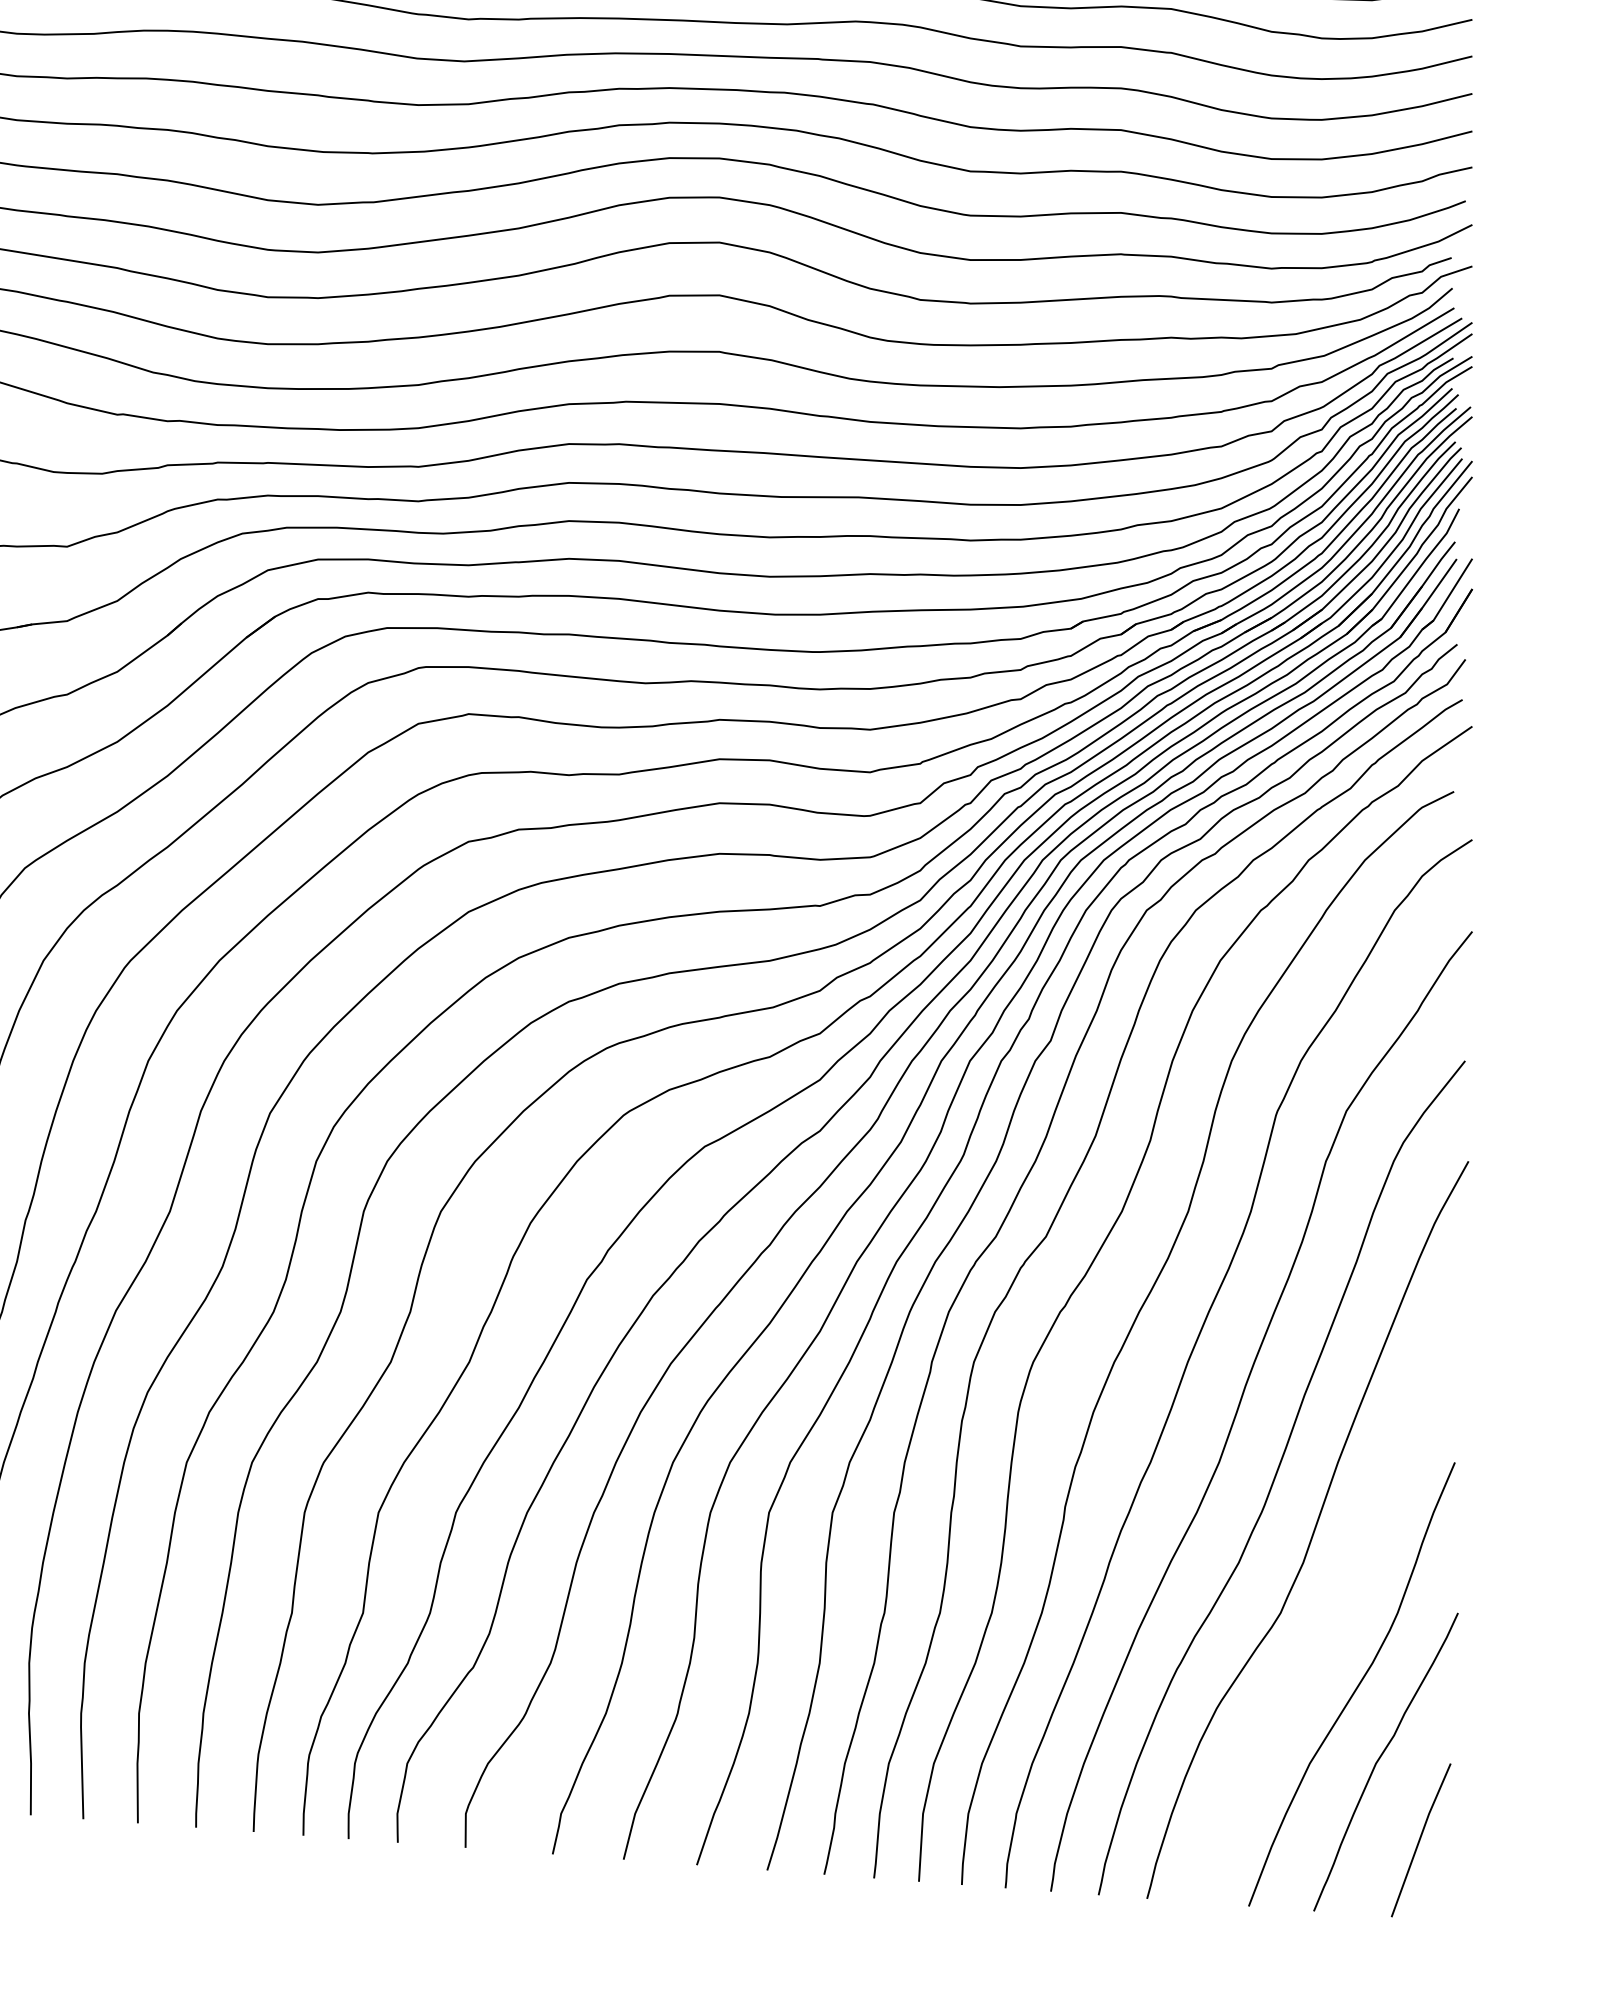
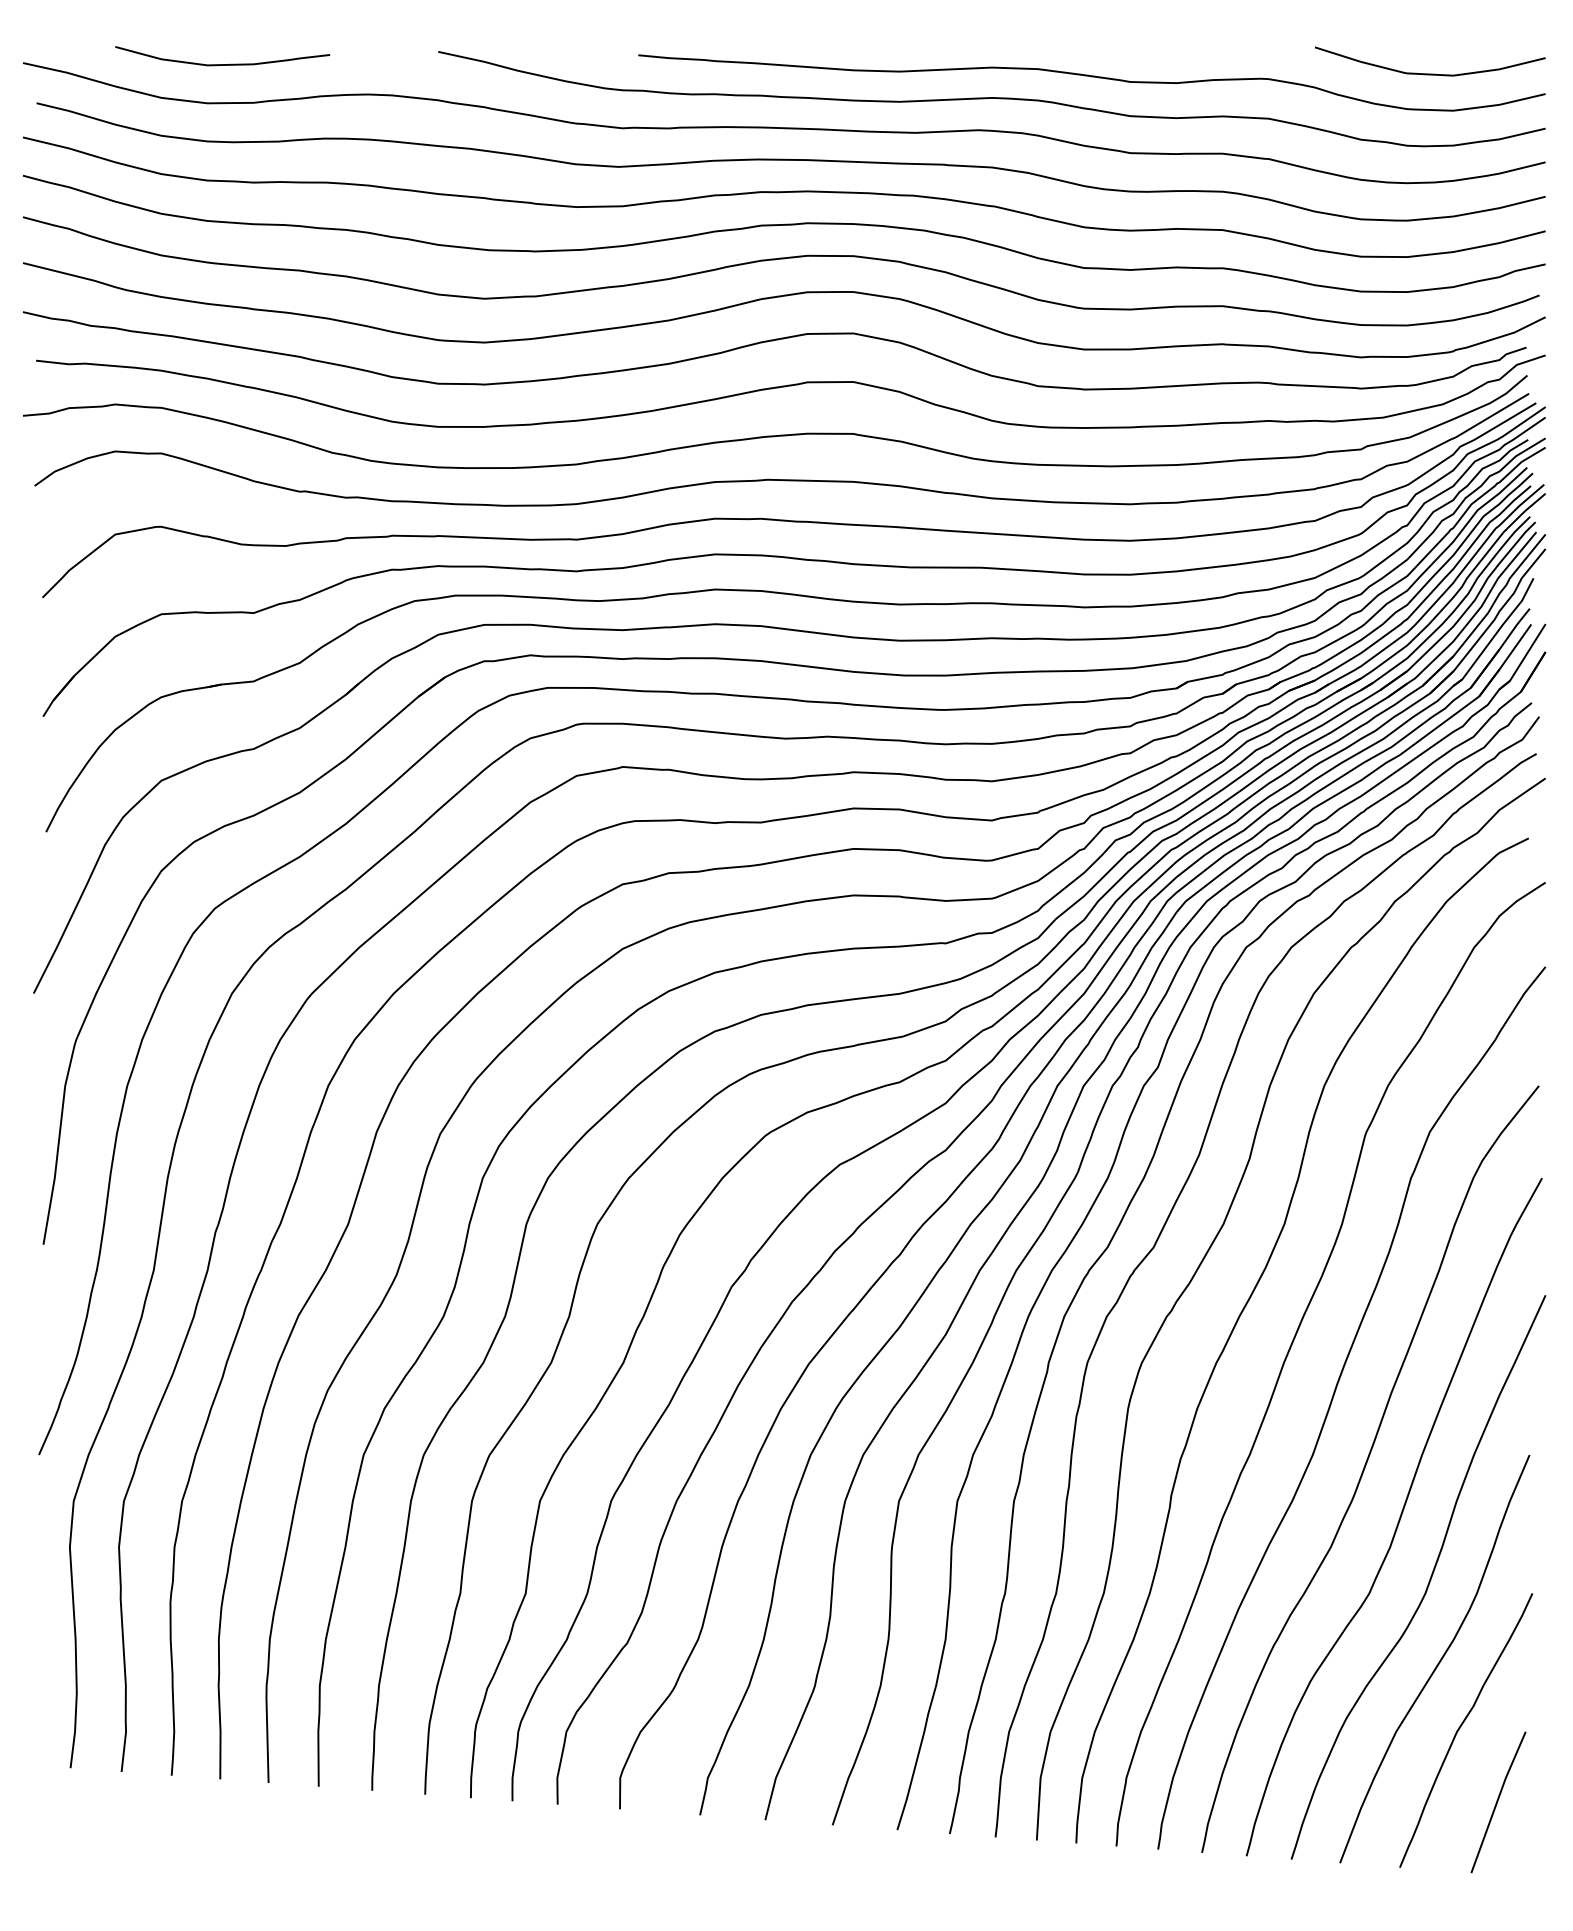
curve: (1344, 1600) -> (1428, 1581), added

